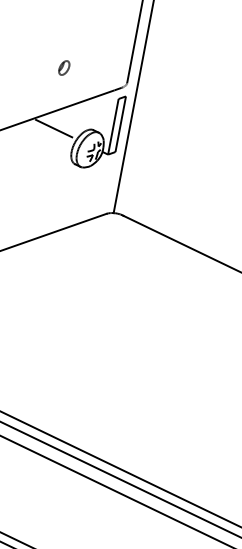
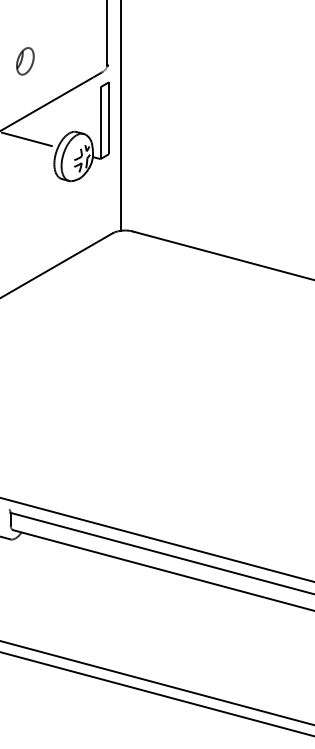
part: (64, 68) -> (25, 61), size x1.43

